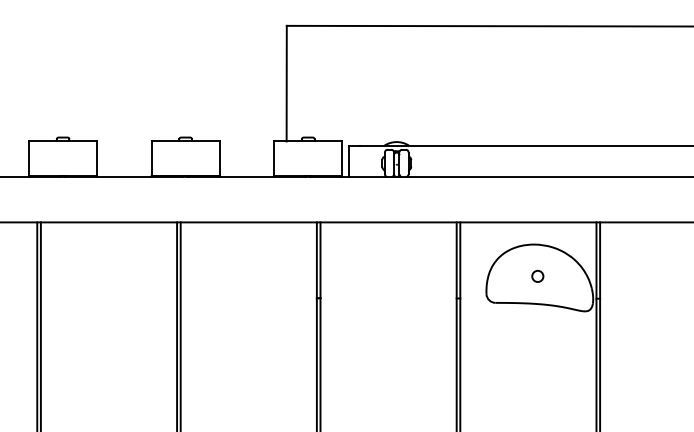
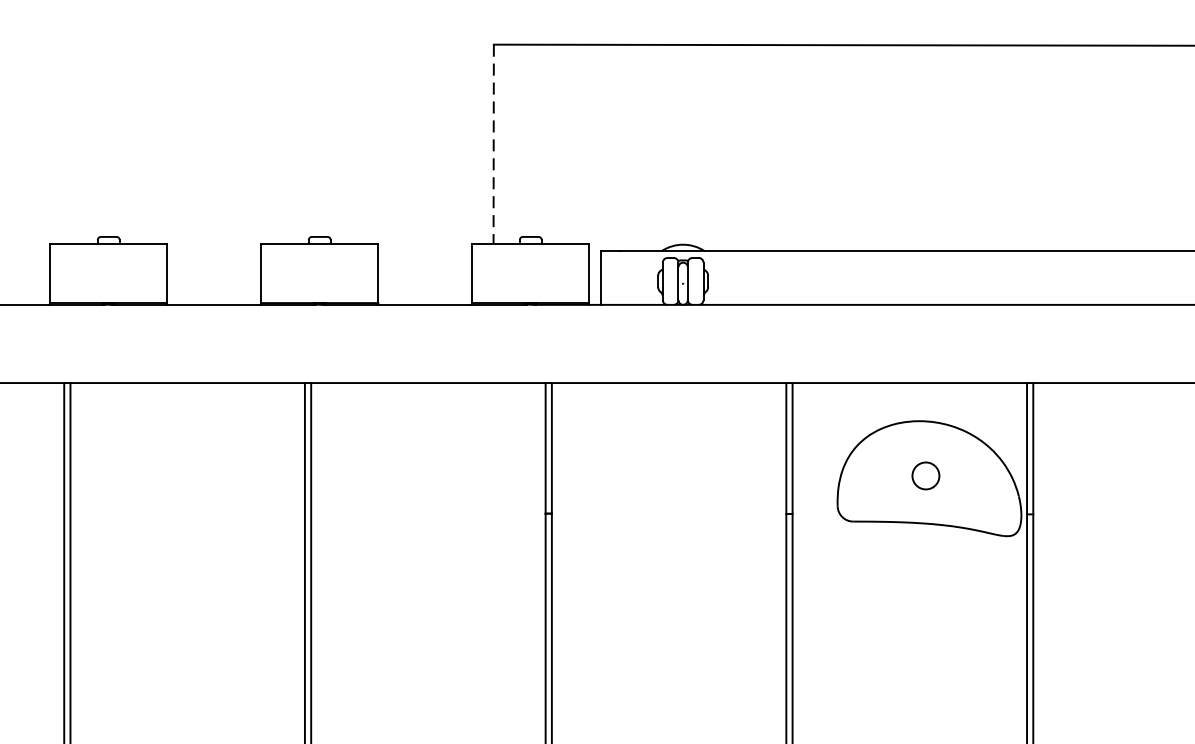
line: (286, 83) -> (493, 143), solid -> dashed
circle: (537, 276) -> (925, 476), size x1.4

